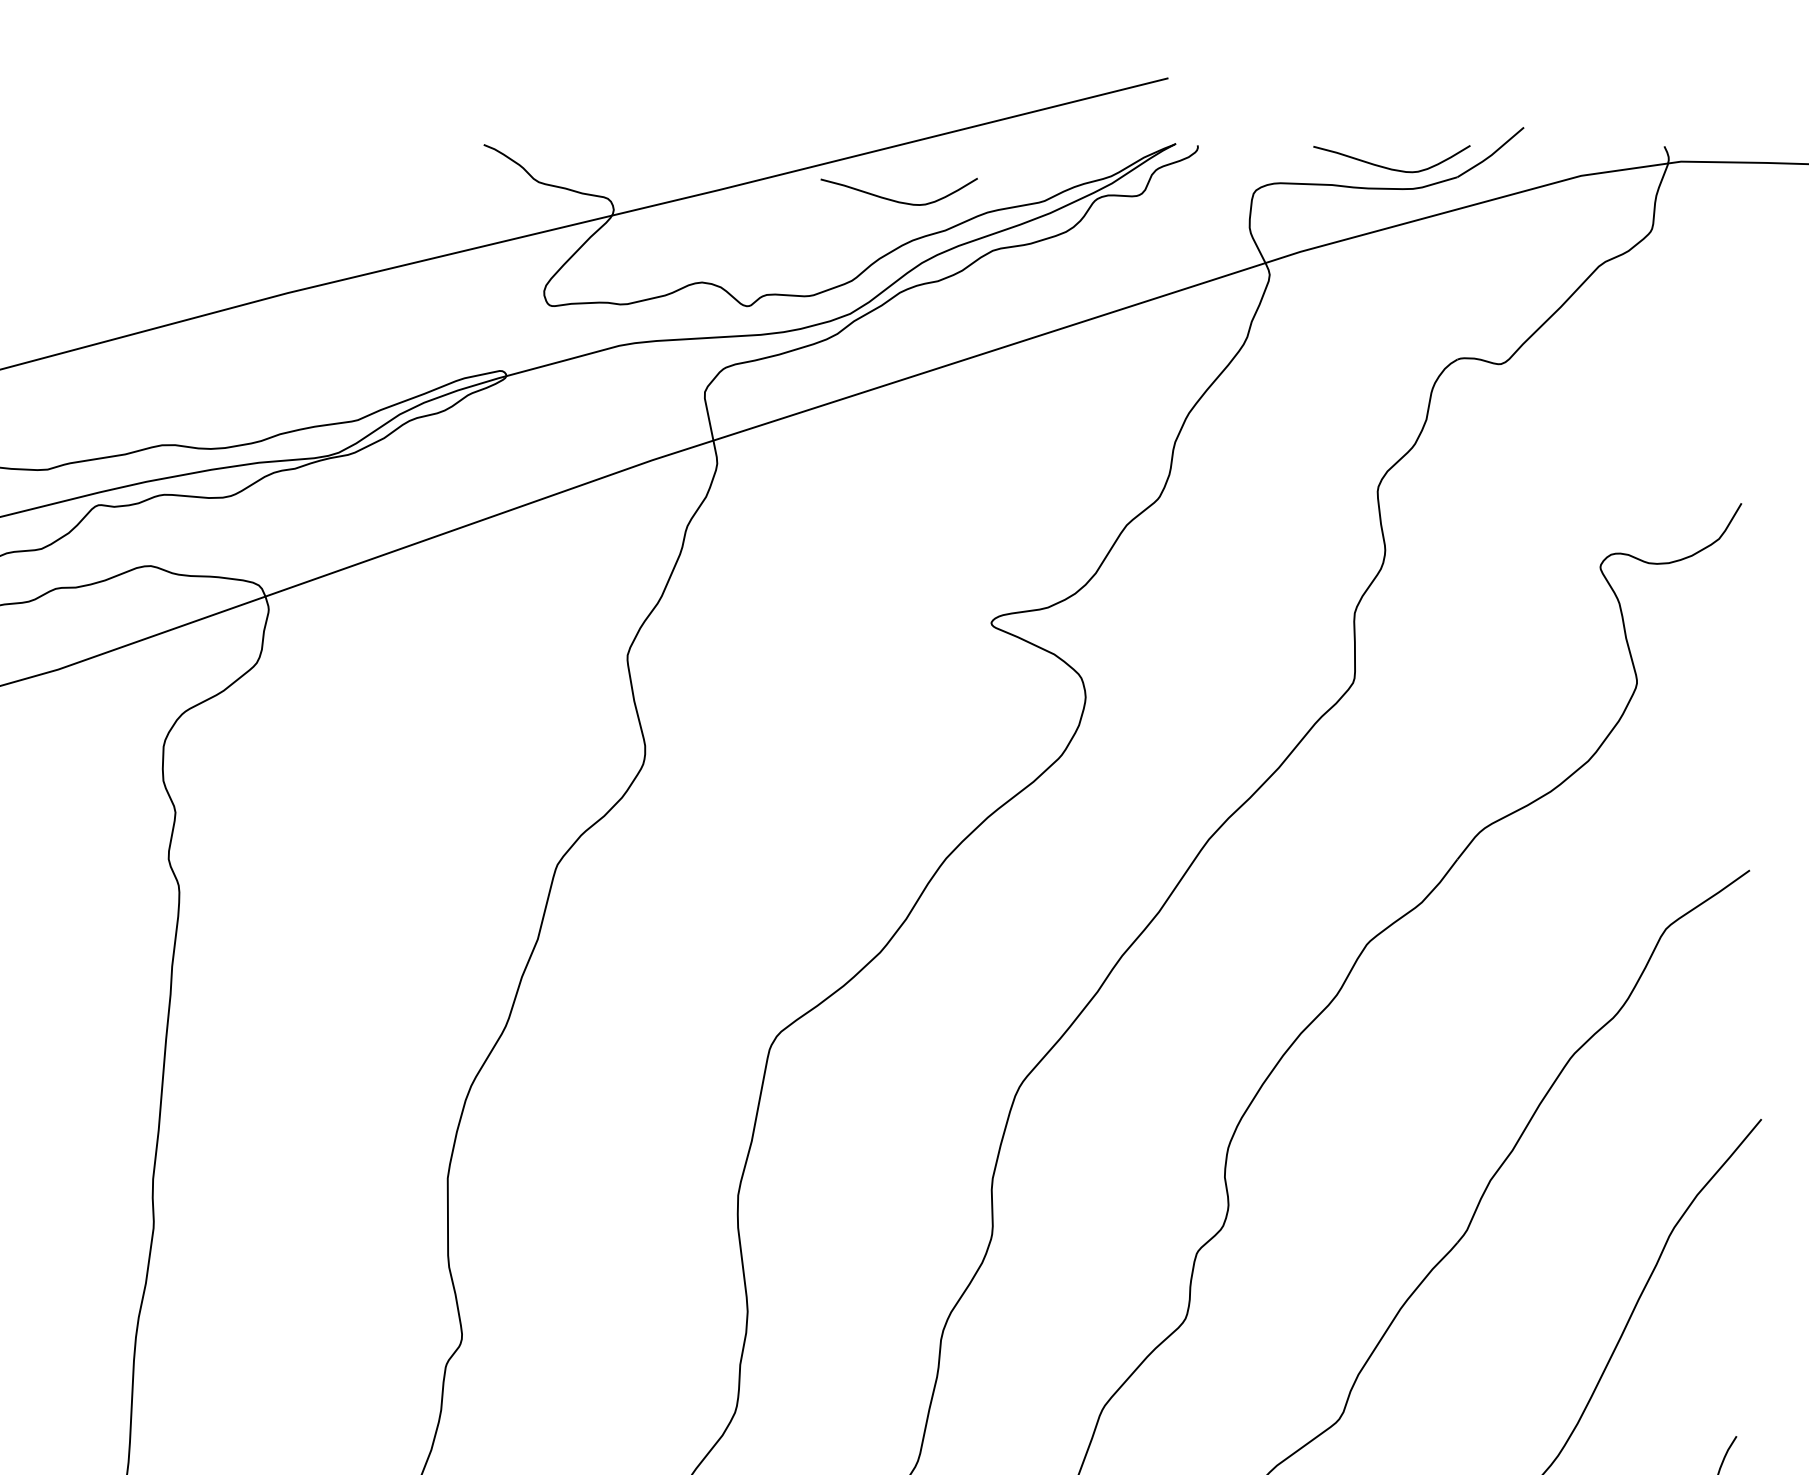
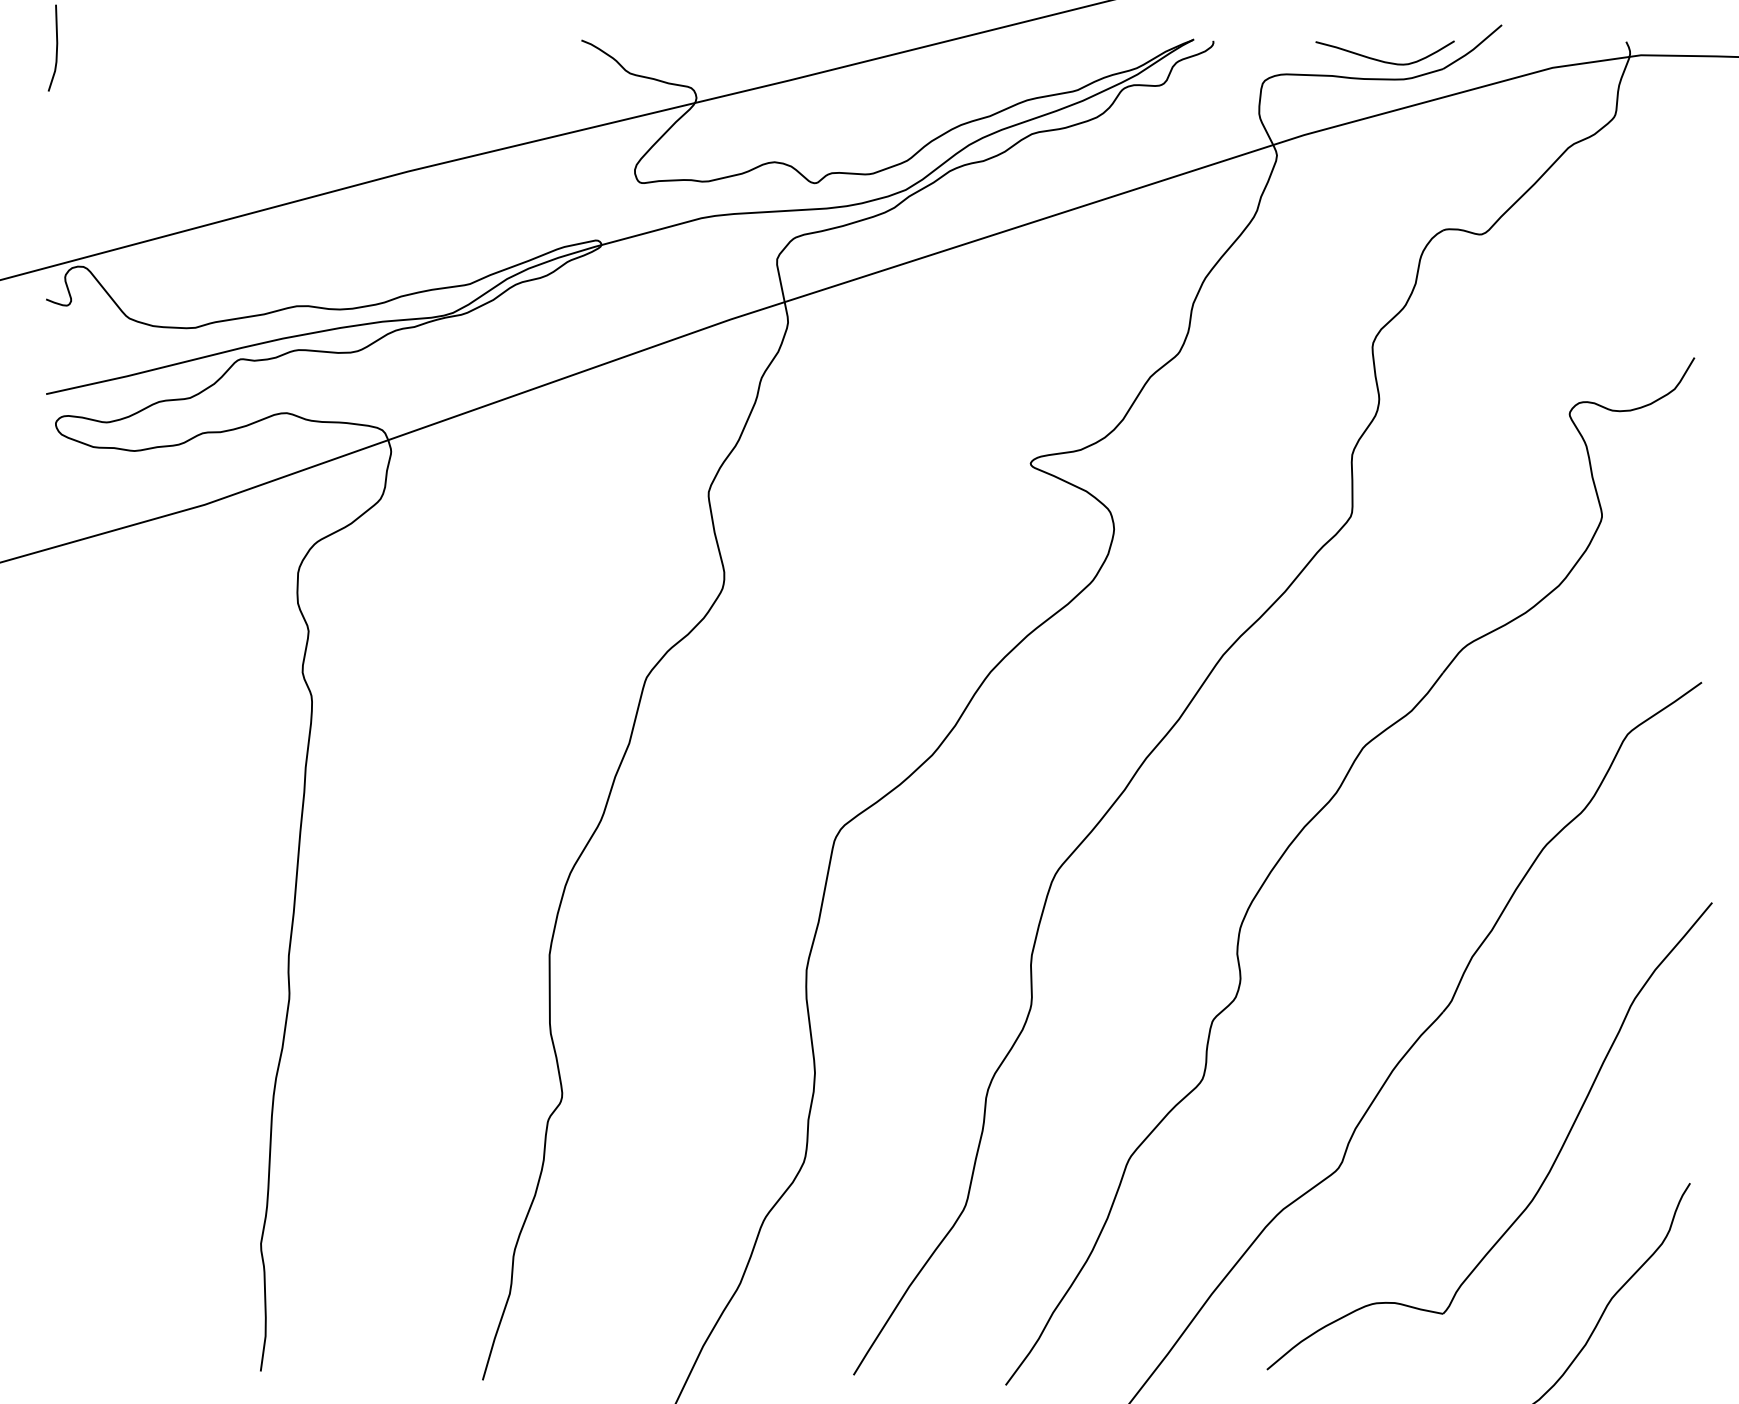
curve: (897, 200) -> (947, 89), removed

